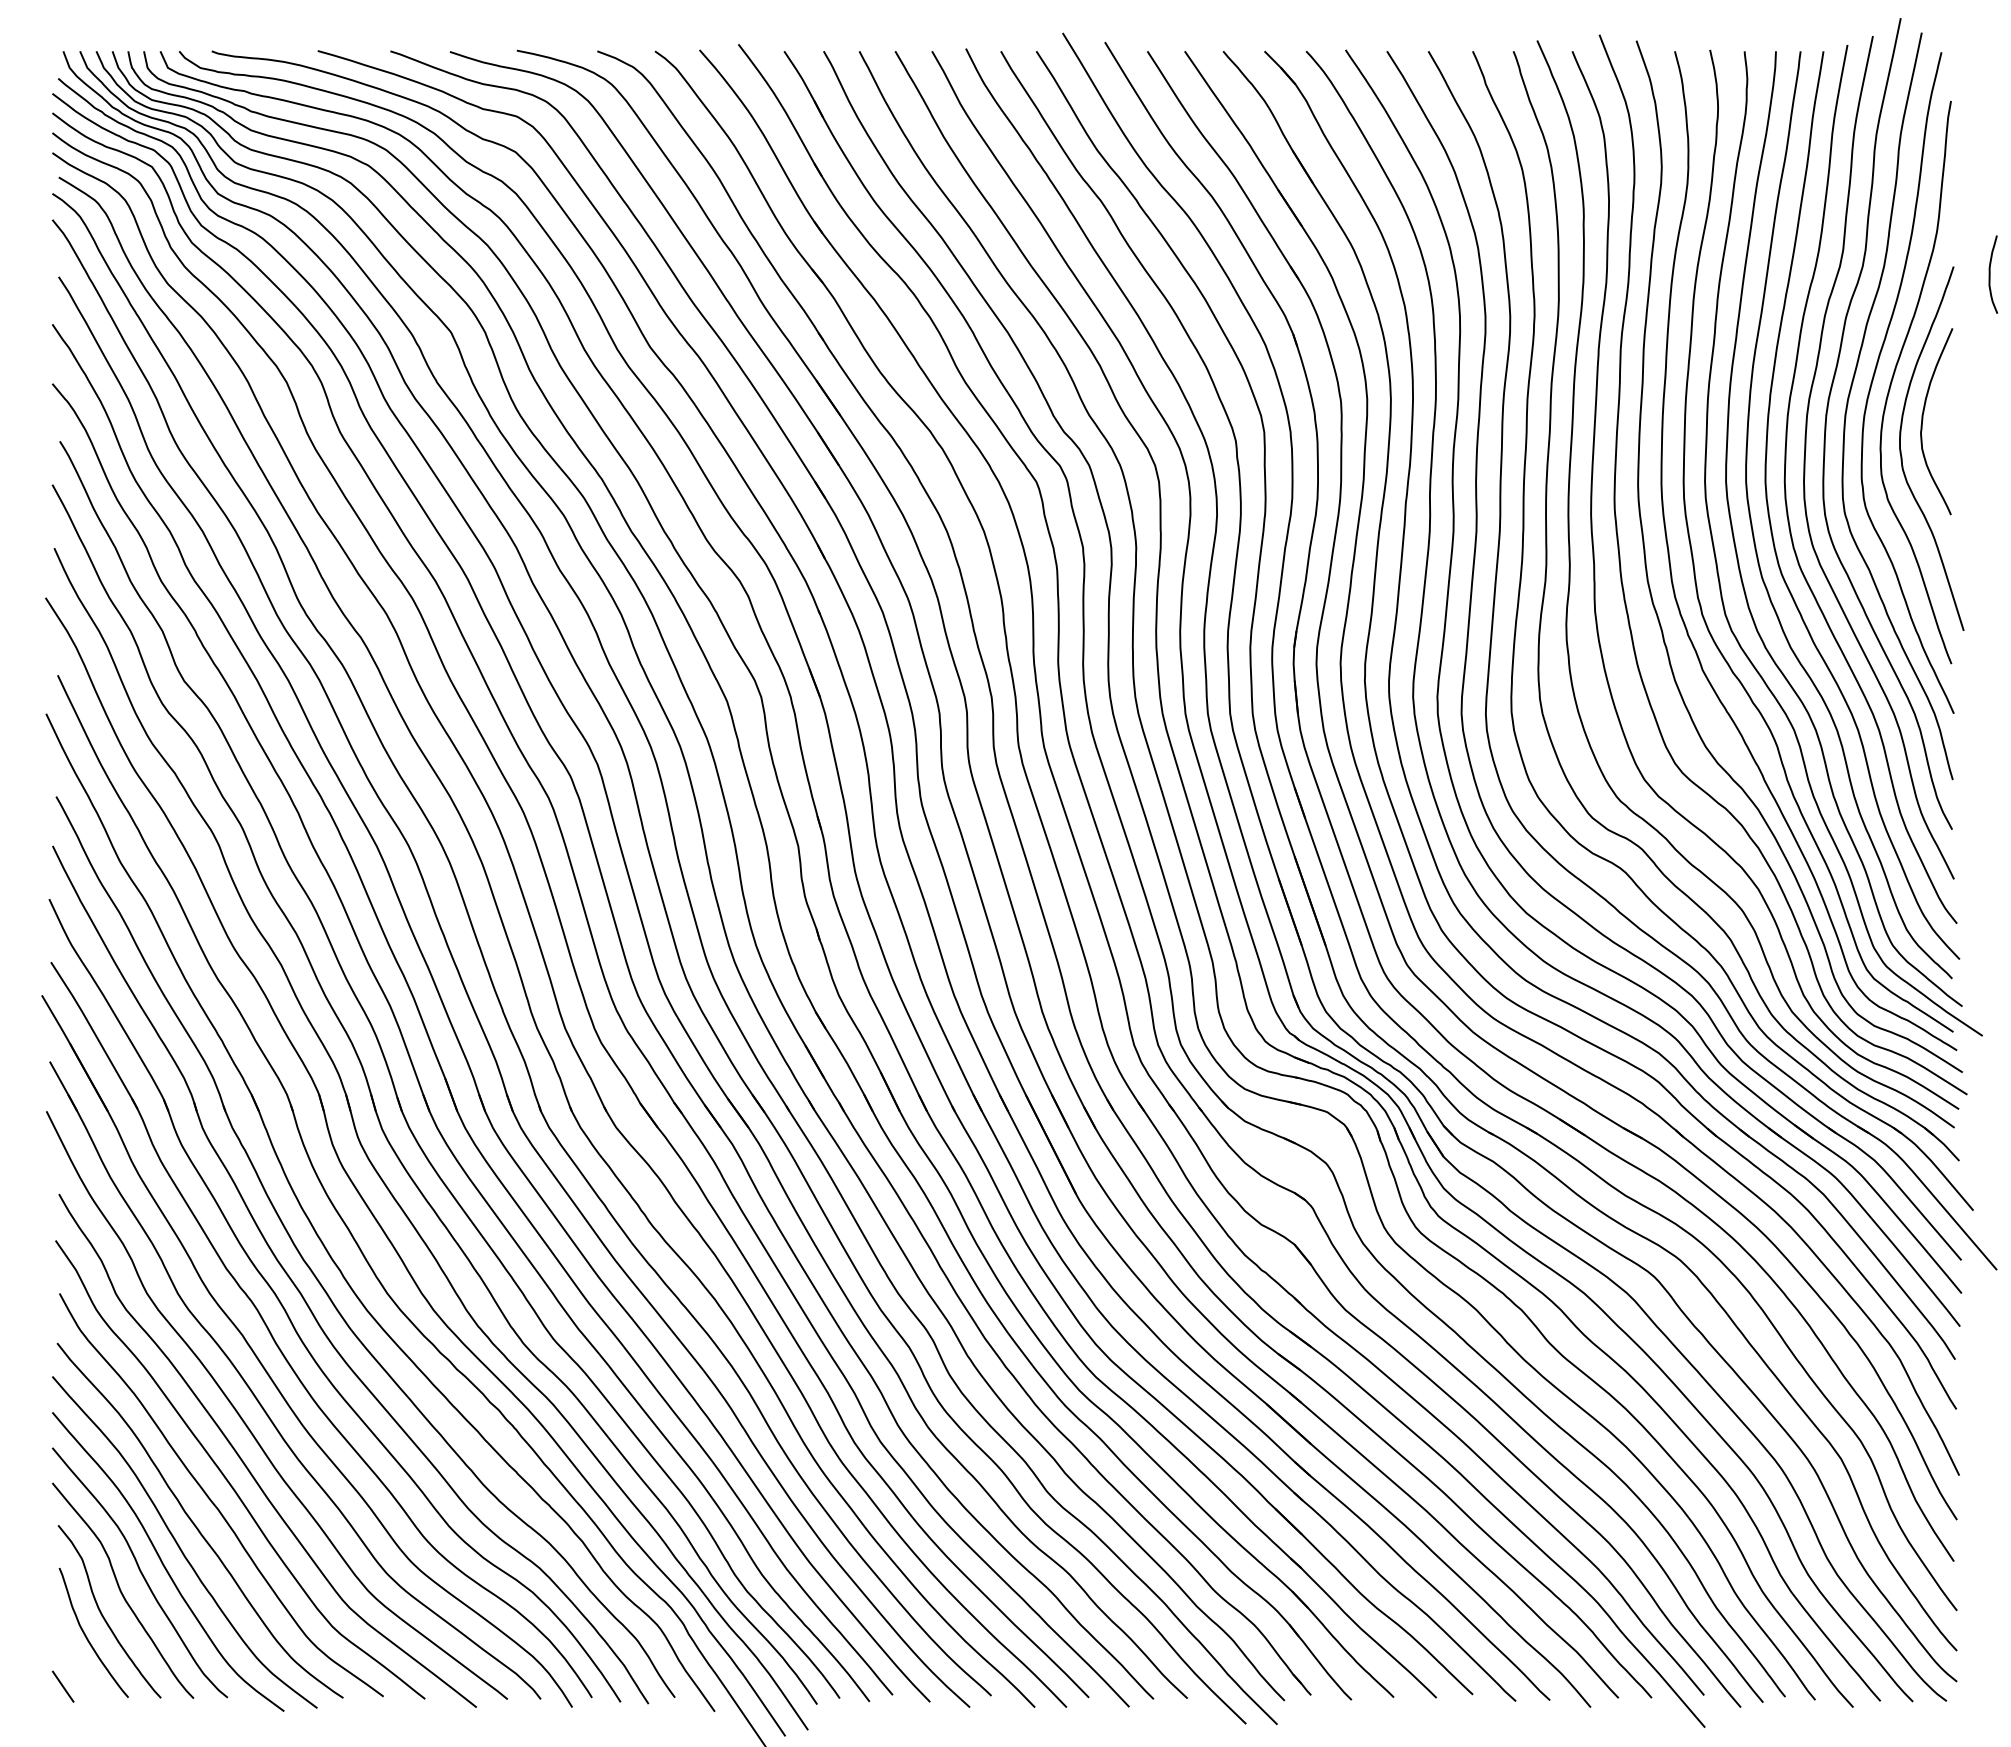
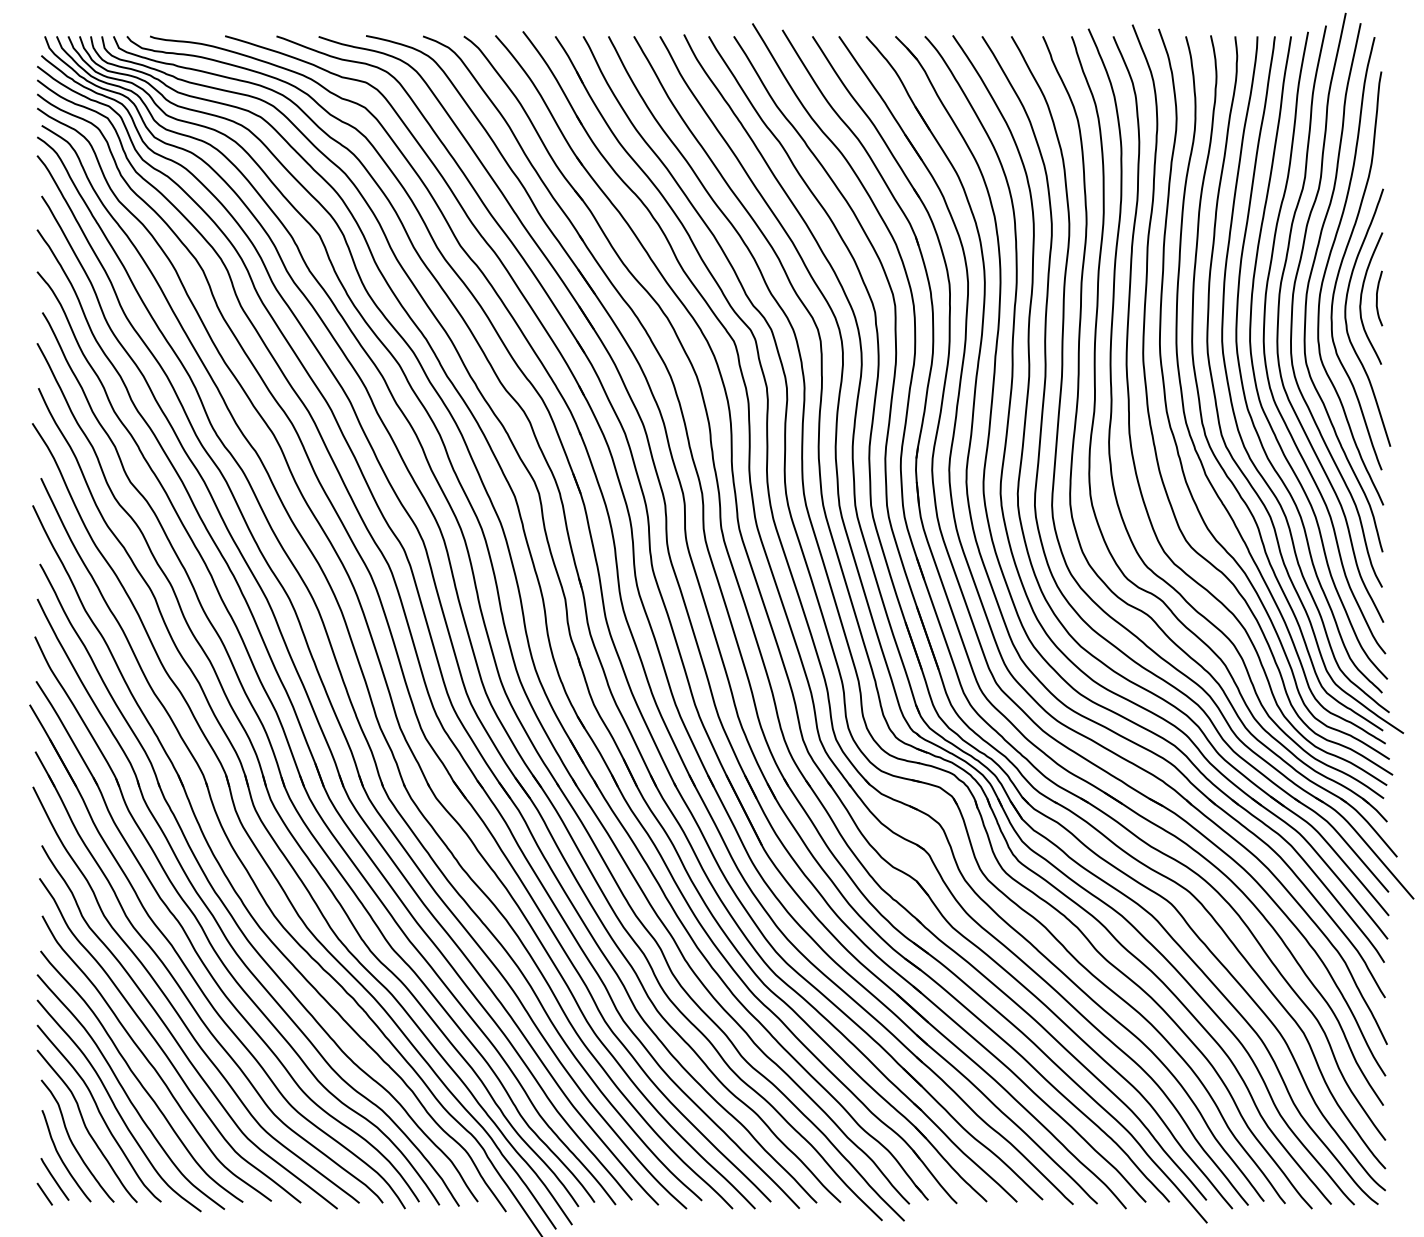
curve: (1990, 274) -> (1377, 298), moved
line: (77, 1665) -> (54, 1179), added

